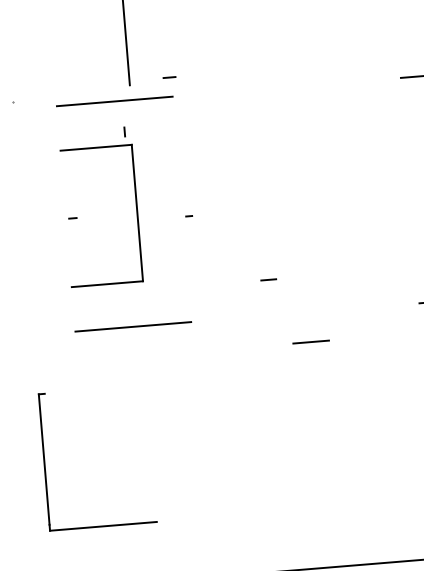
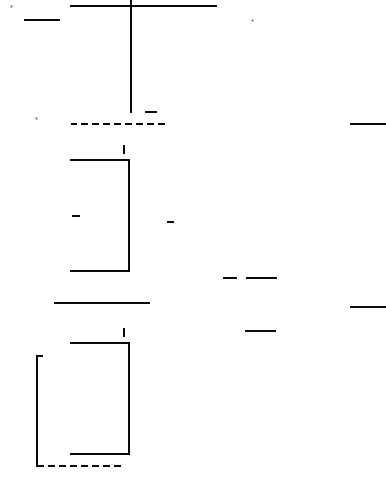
line: (169, 76) -> (150, 111), moved
line: (114, 100) -> (117, 123), solid -> dashed
line: (306, 275) -> (261, 277), added
line: (132, 325) -> (101, 302), moved
part: (154, 429) -> (128, 391), added
line: (103, 526) -> (80, 466), solid -> dashed

